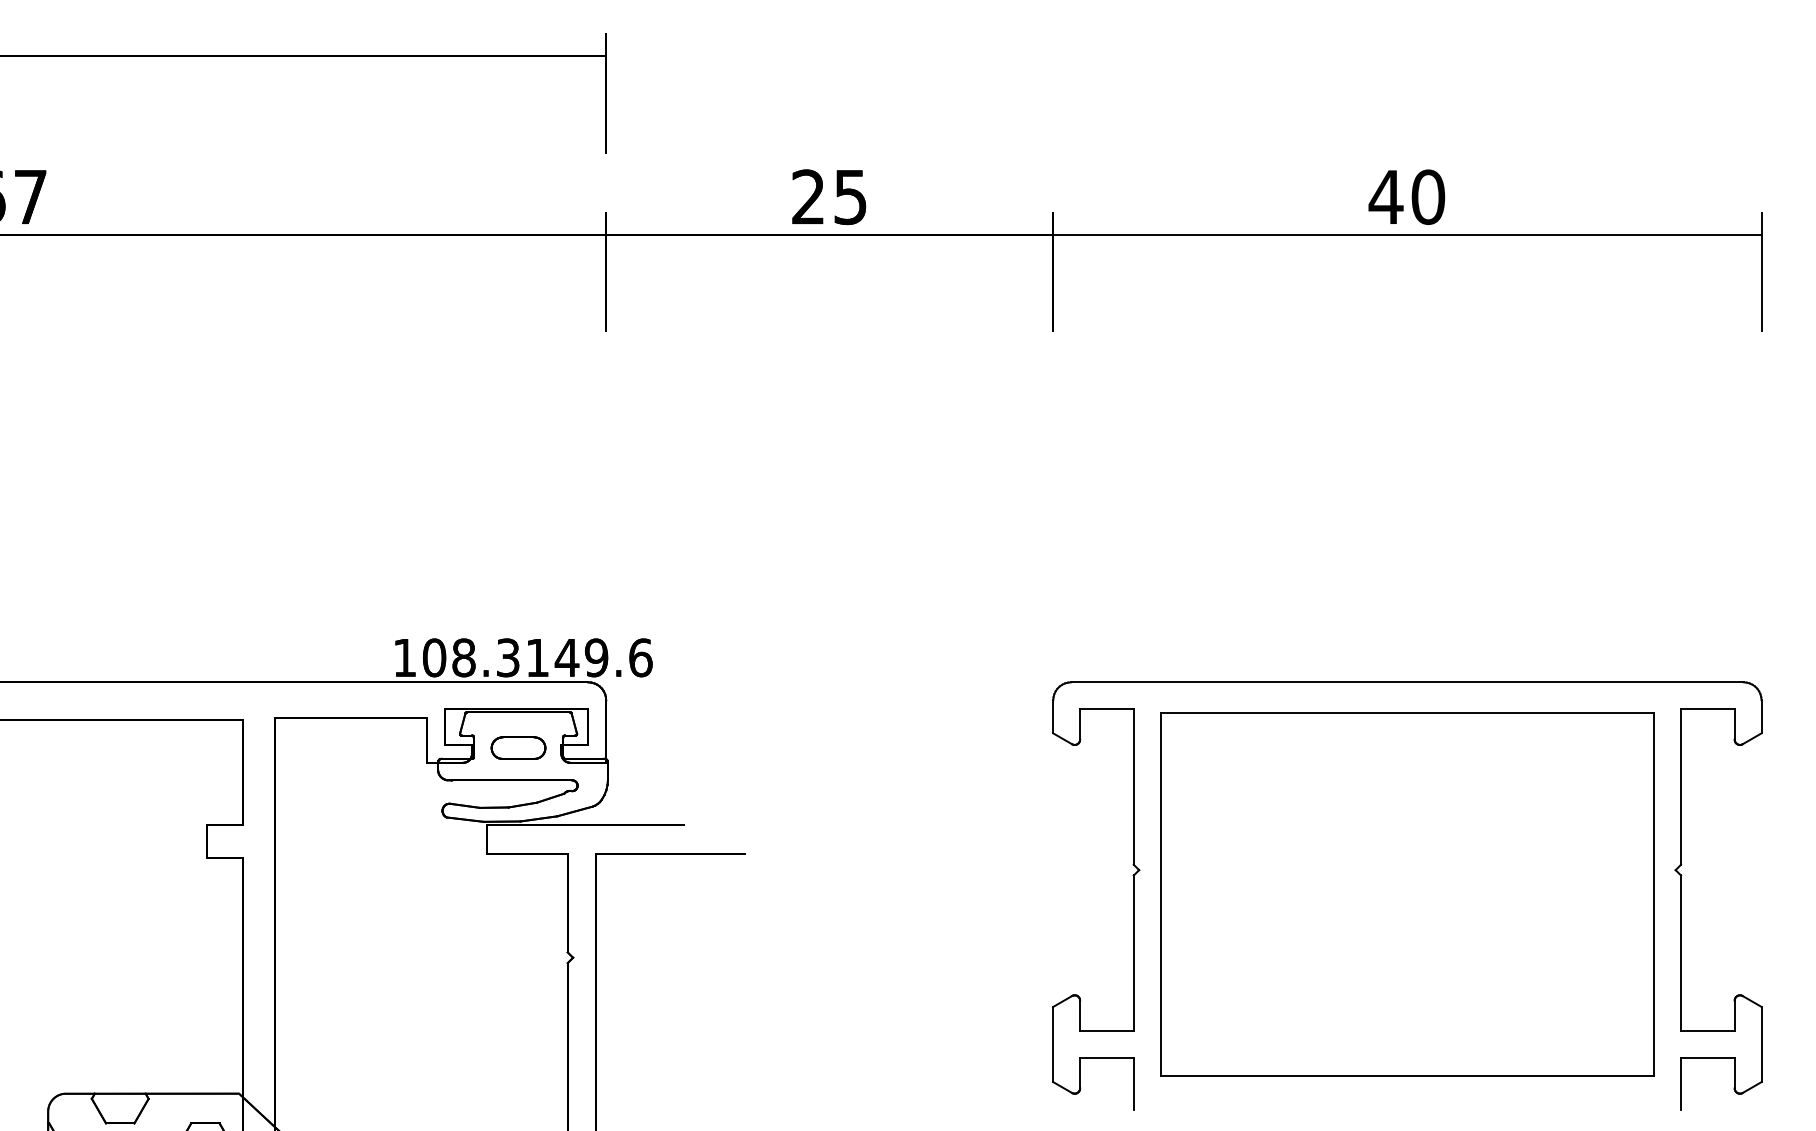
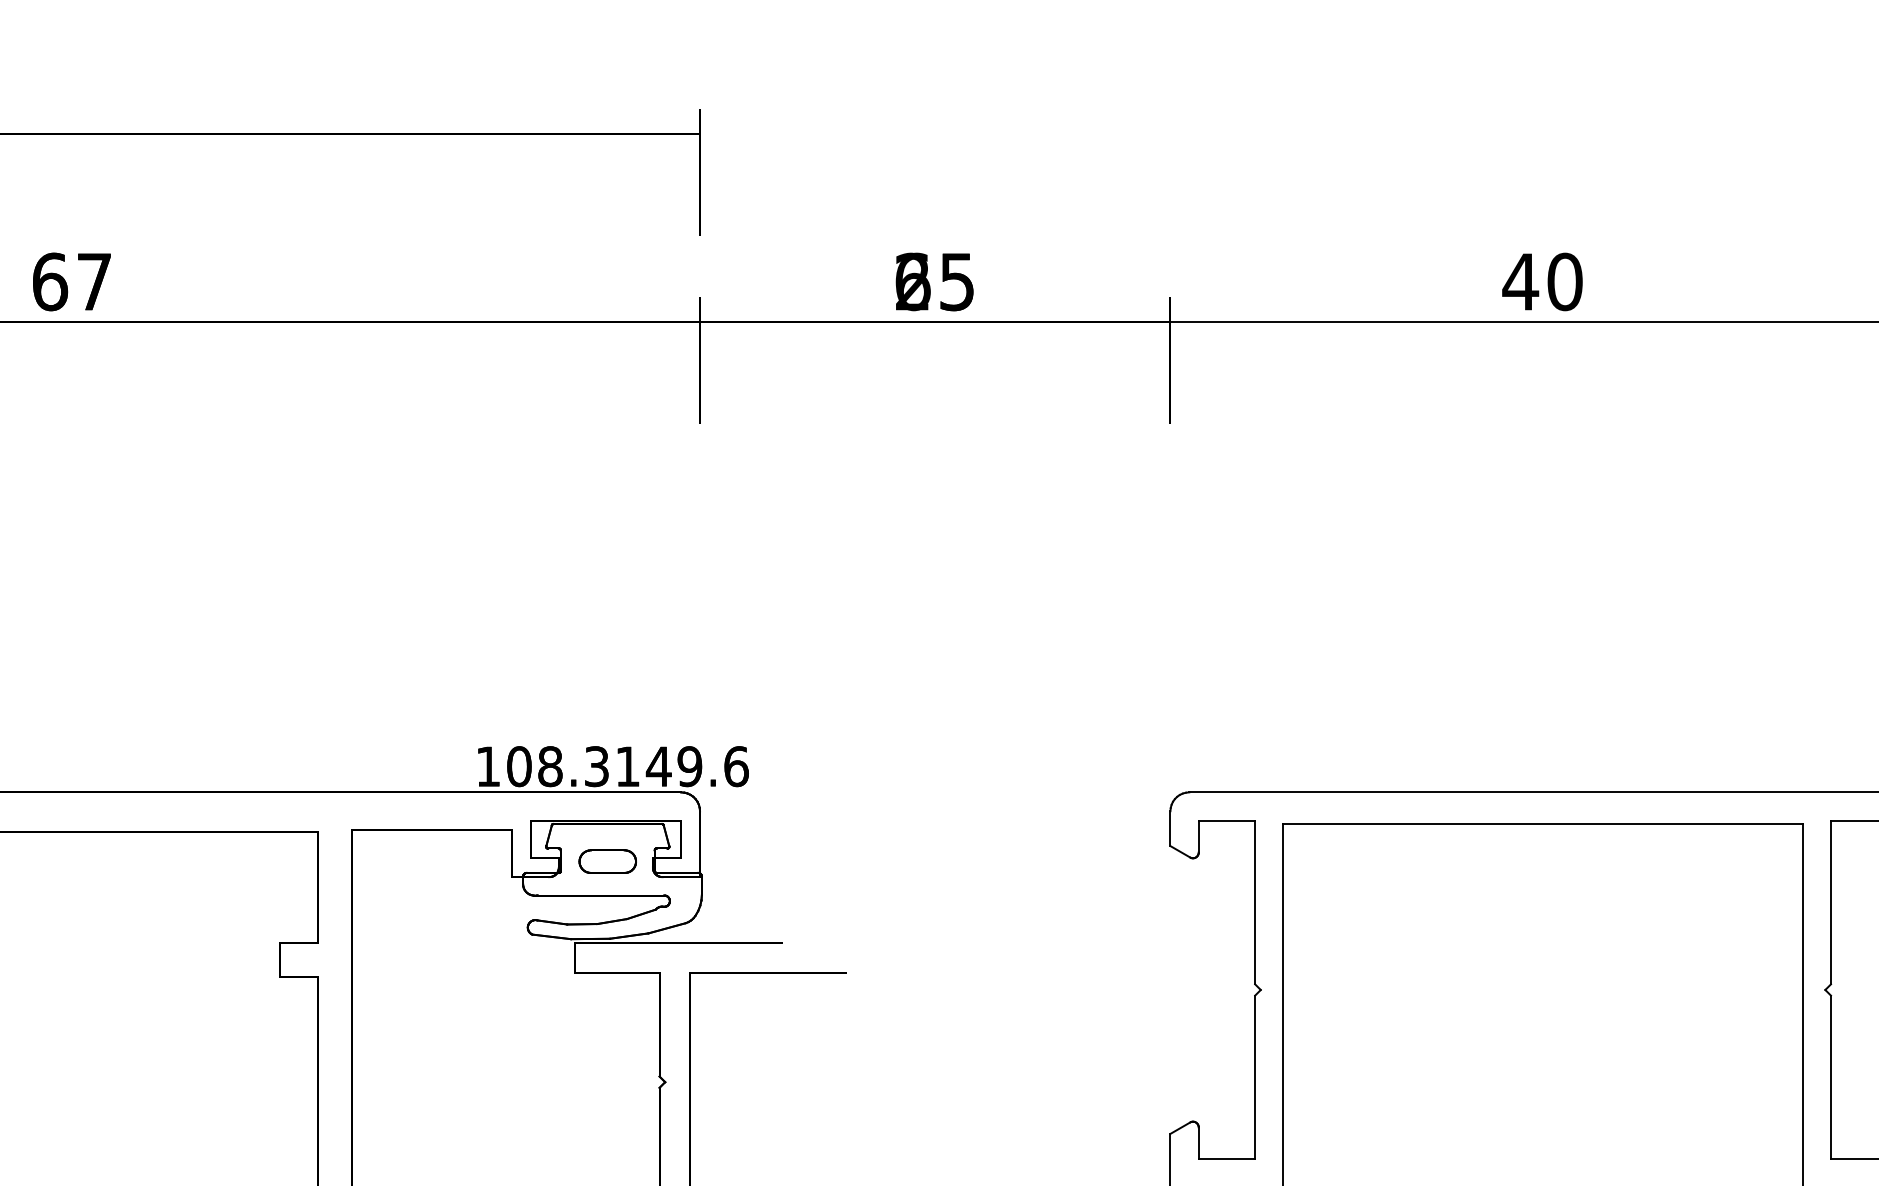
text: (808, 196) -> (912, 281), 25 -> 65

